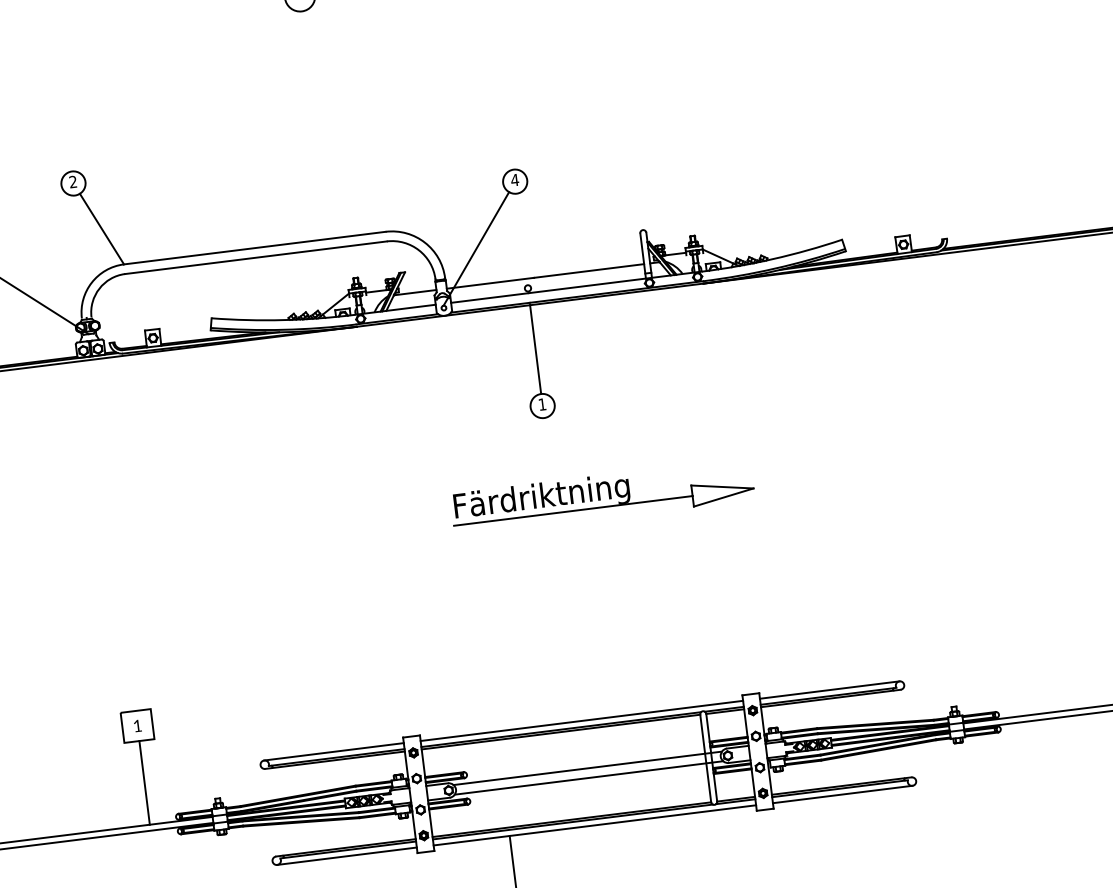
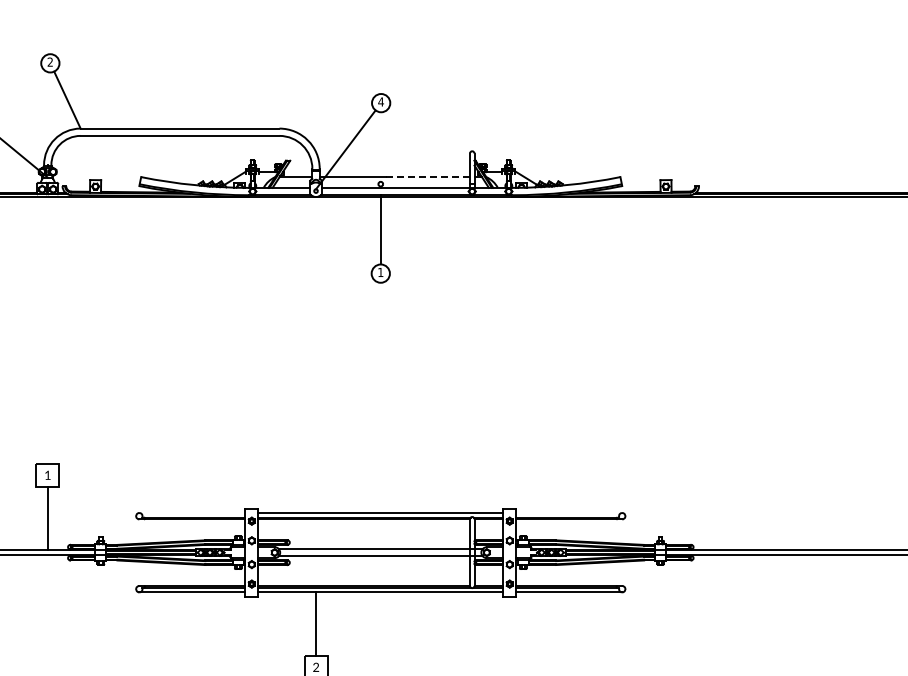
line: (589, 270) -> (428, 176), solid -> dashed
part: (601, 496) -> (416, 346), removed
line: (830, 689) -> (569, 512), removed
line: (334, 751) -> (192, 512), removed

